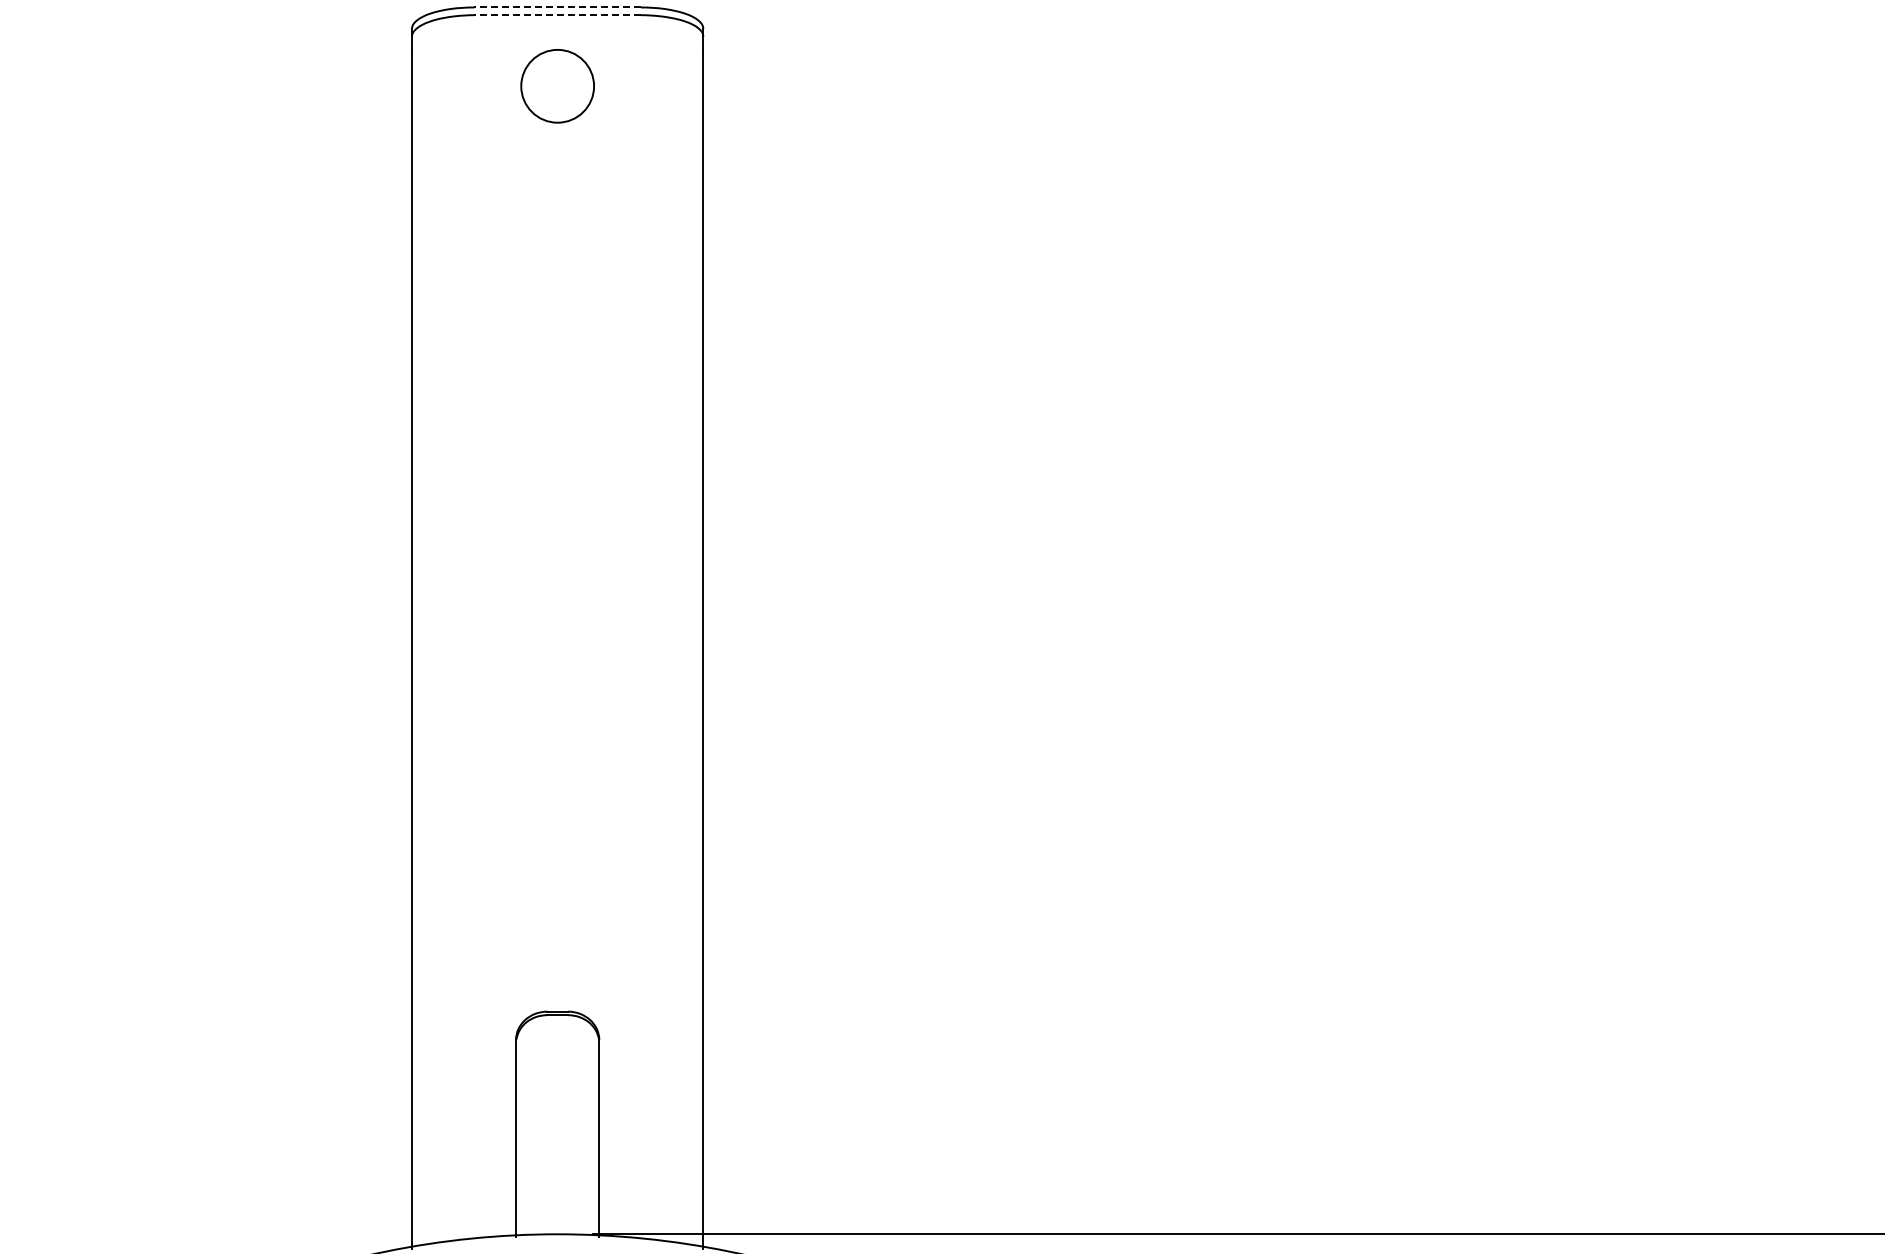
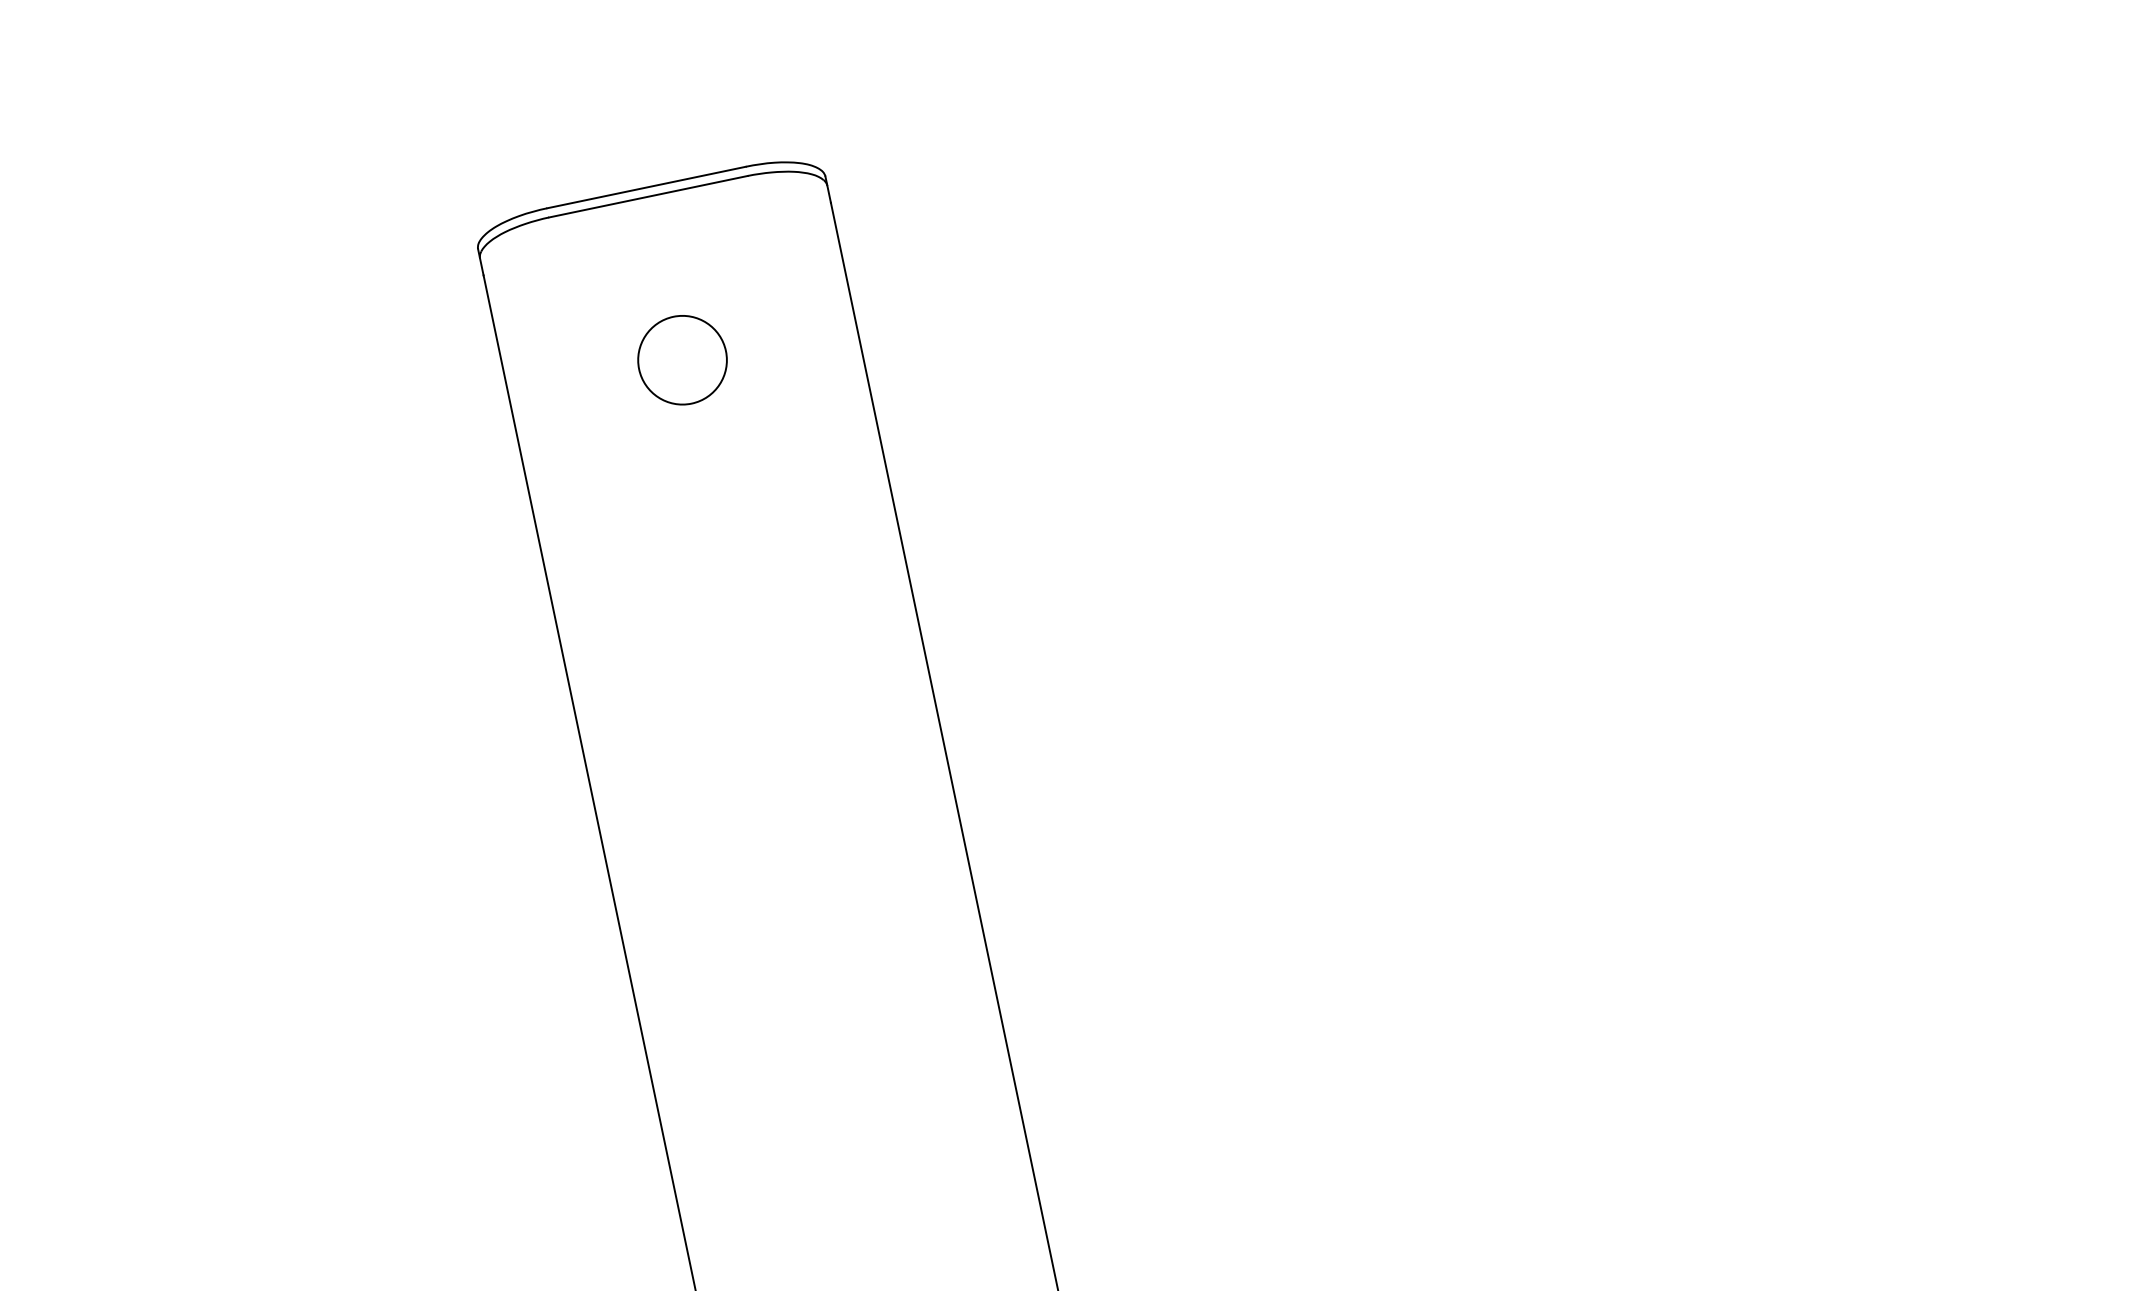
line: (557, 7) -> (646, 187), dashed -> solid
line: (557, 15) -> (648, 197), dashed -> solid
circle: (557, 86) -> (682, 360), moved

